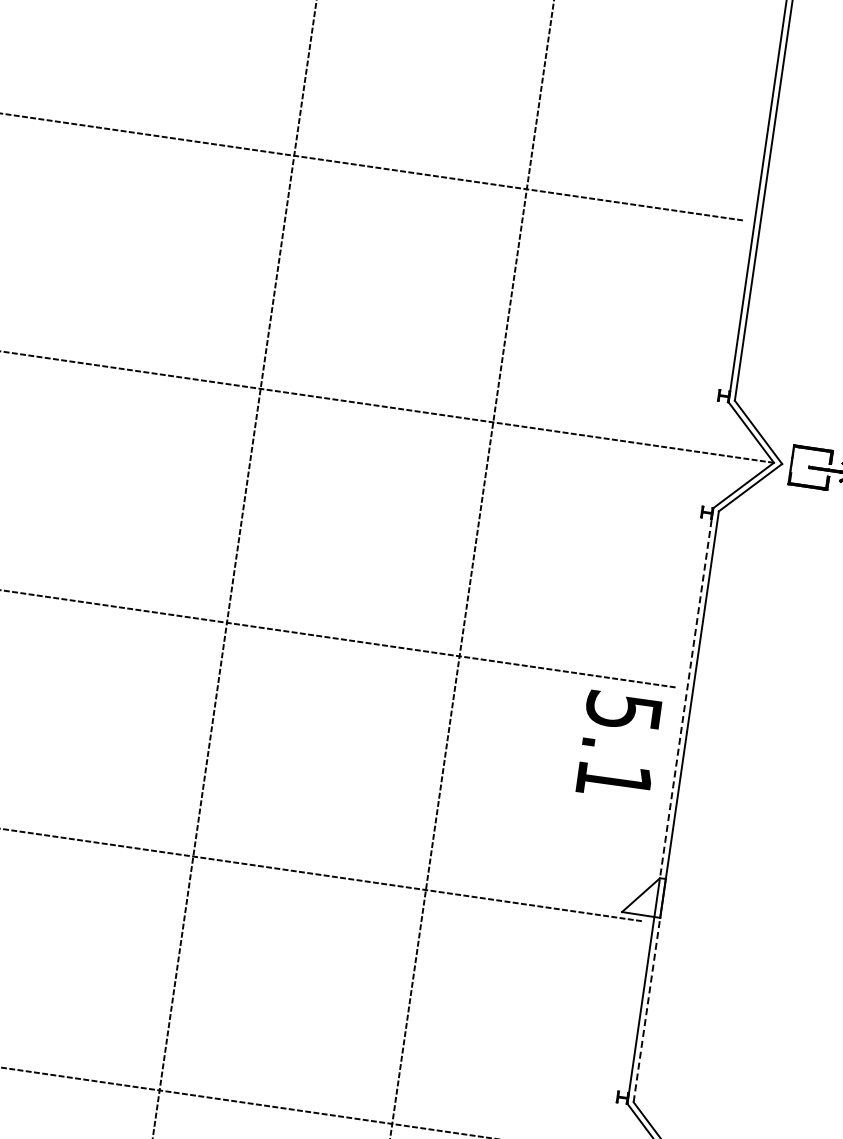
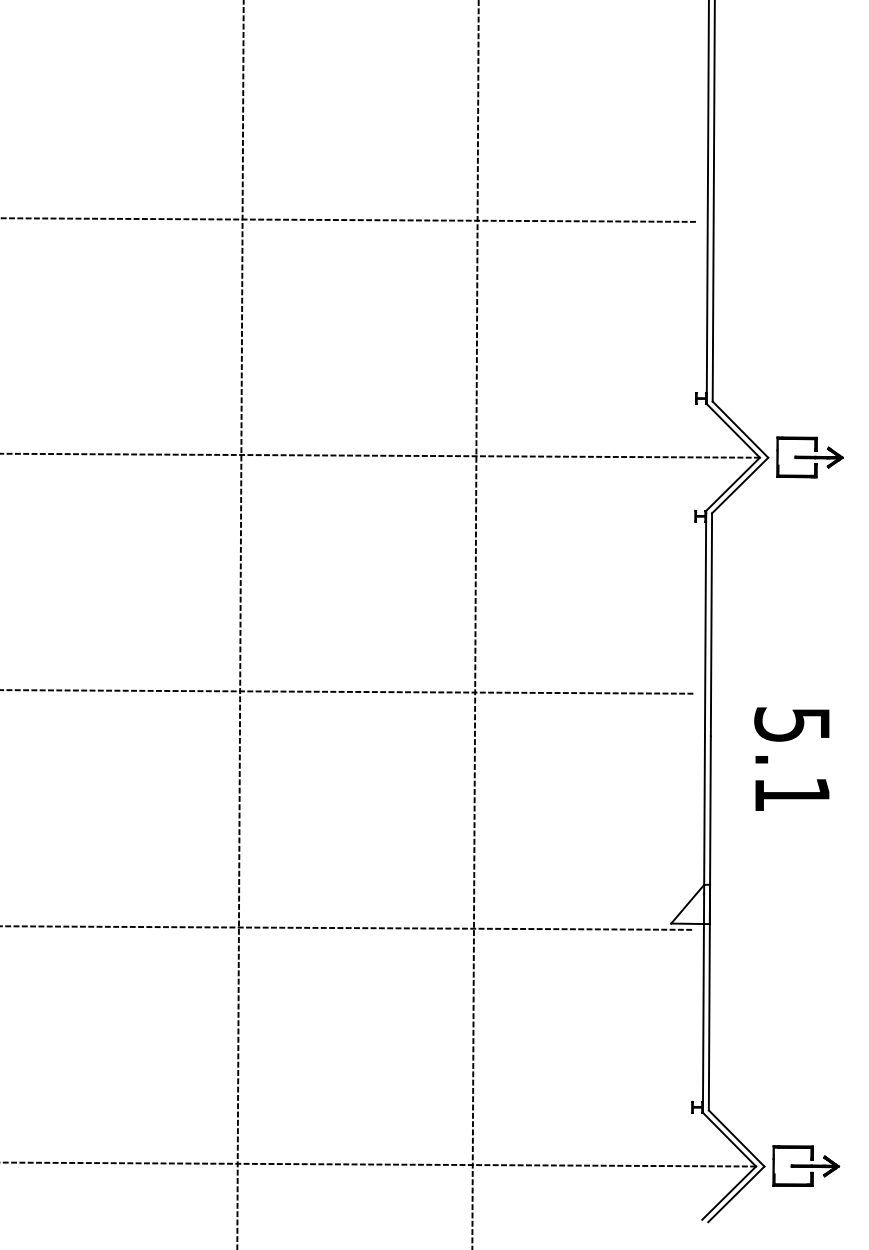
line: (686, 697) -> (705, 702), dashed -> solid
text: (618, 744) -> (791, 758), moved
line: (647, 1009) -> (709, 1016), dashed -> solid

